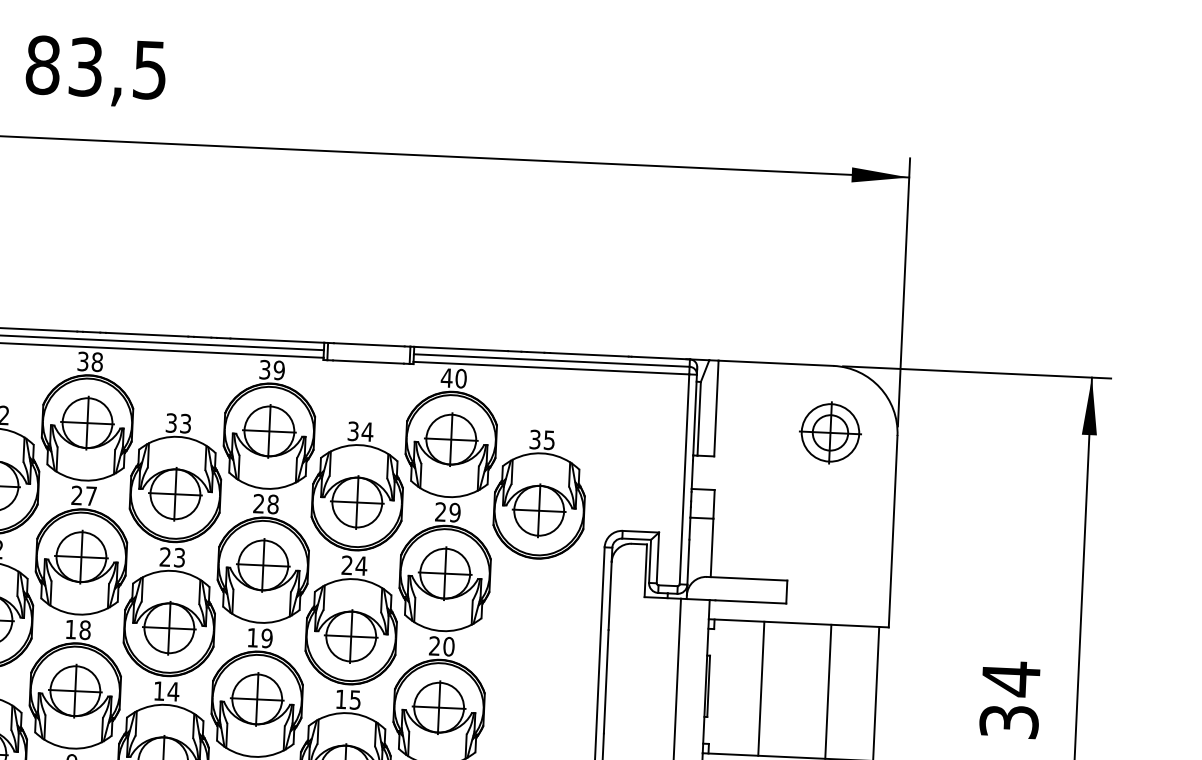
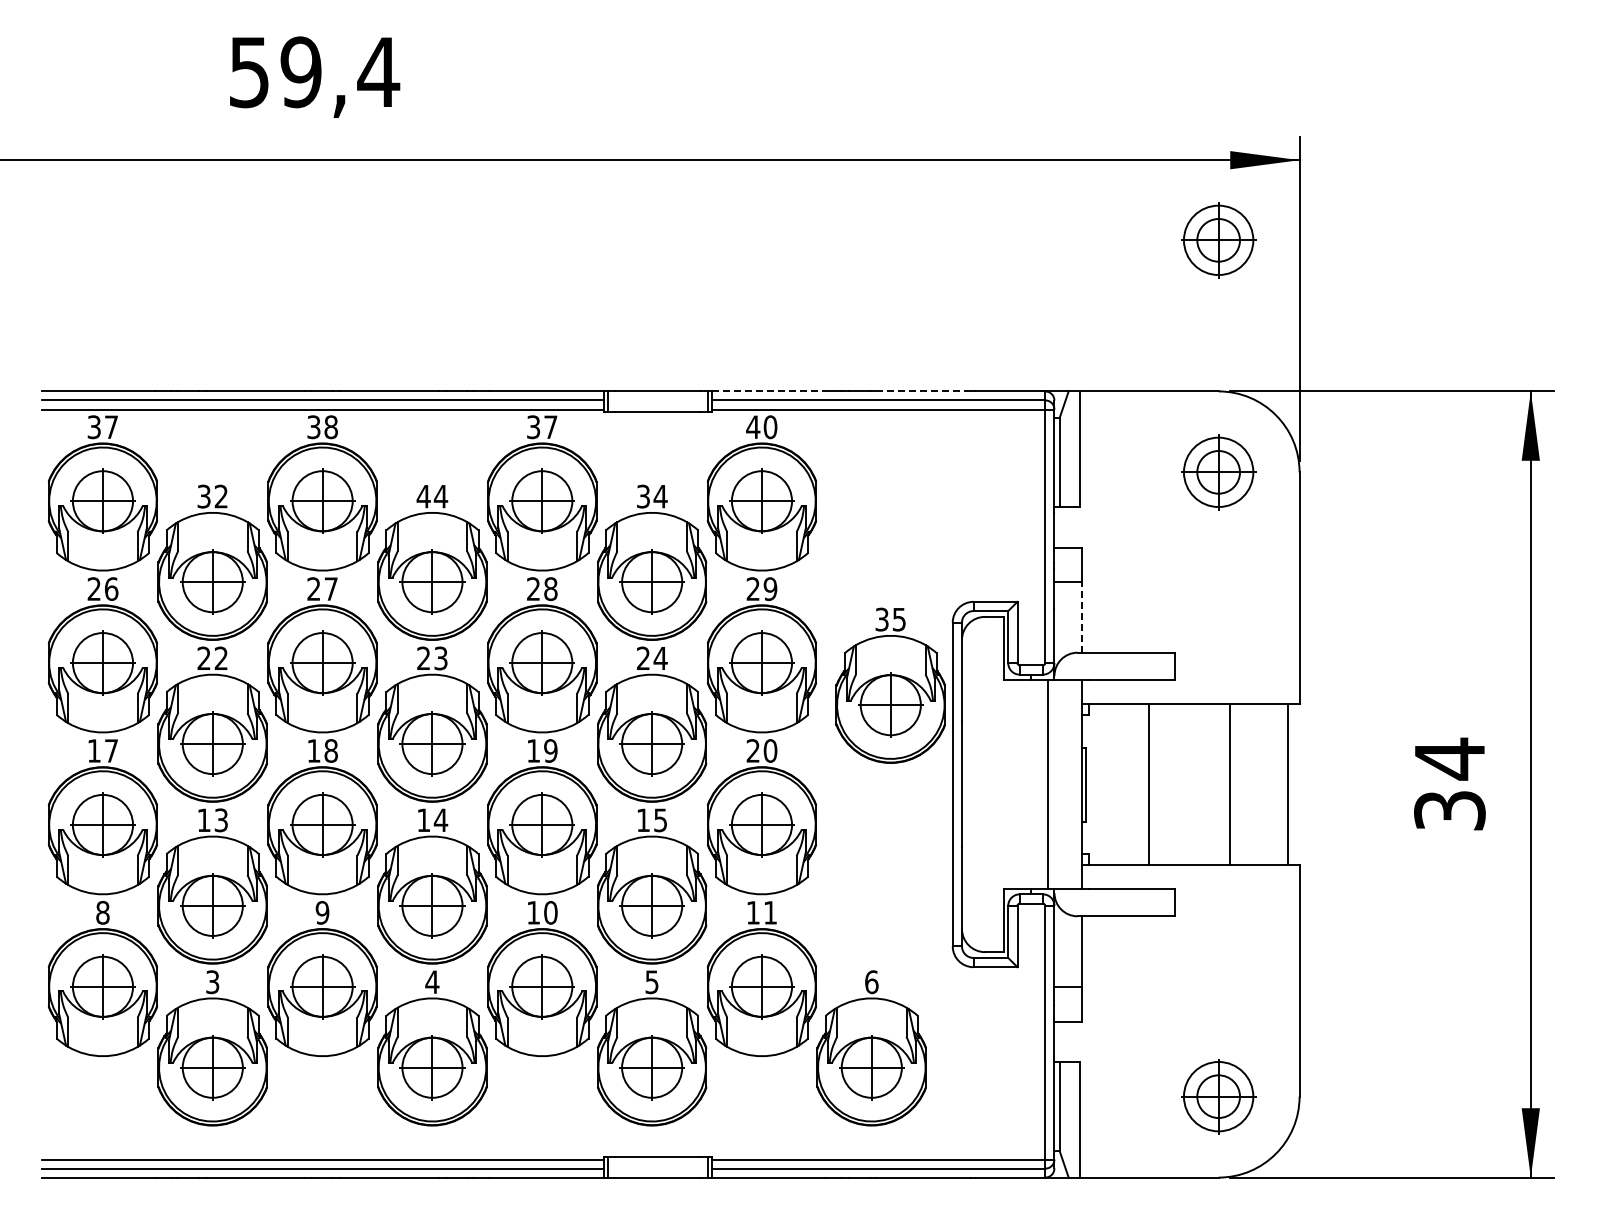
text: (96, 67) -> (314, 72), 83,5 -> 59,4
part: (839, 240) -> (1218, 240), added
line: (460, 349) -> (768, 391), solid -> dashed
line: (589, 354) -> (923, 391), solid -> dashed
text: (278, 370) -> (550, 427), 39 -> 37
text: (178, 423) -> (432, 496), 33 -> 44
part: (539, 494) -> (890, 685), moved
line: (712, 547) -> (1082, 616), solid -> dashed

